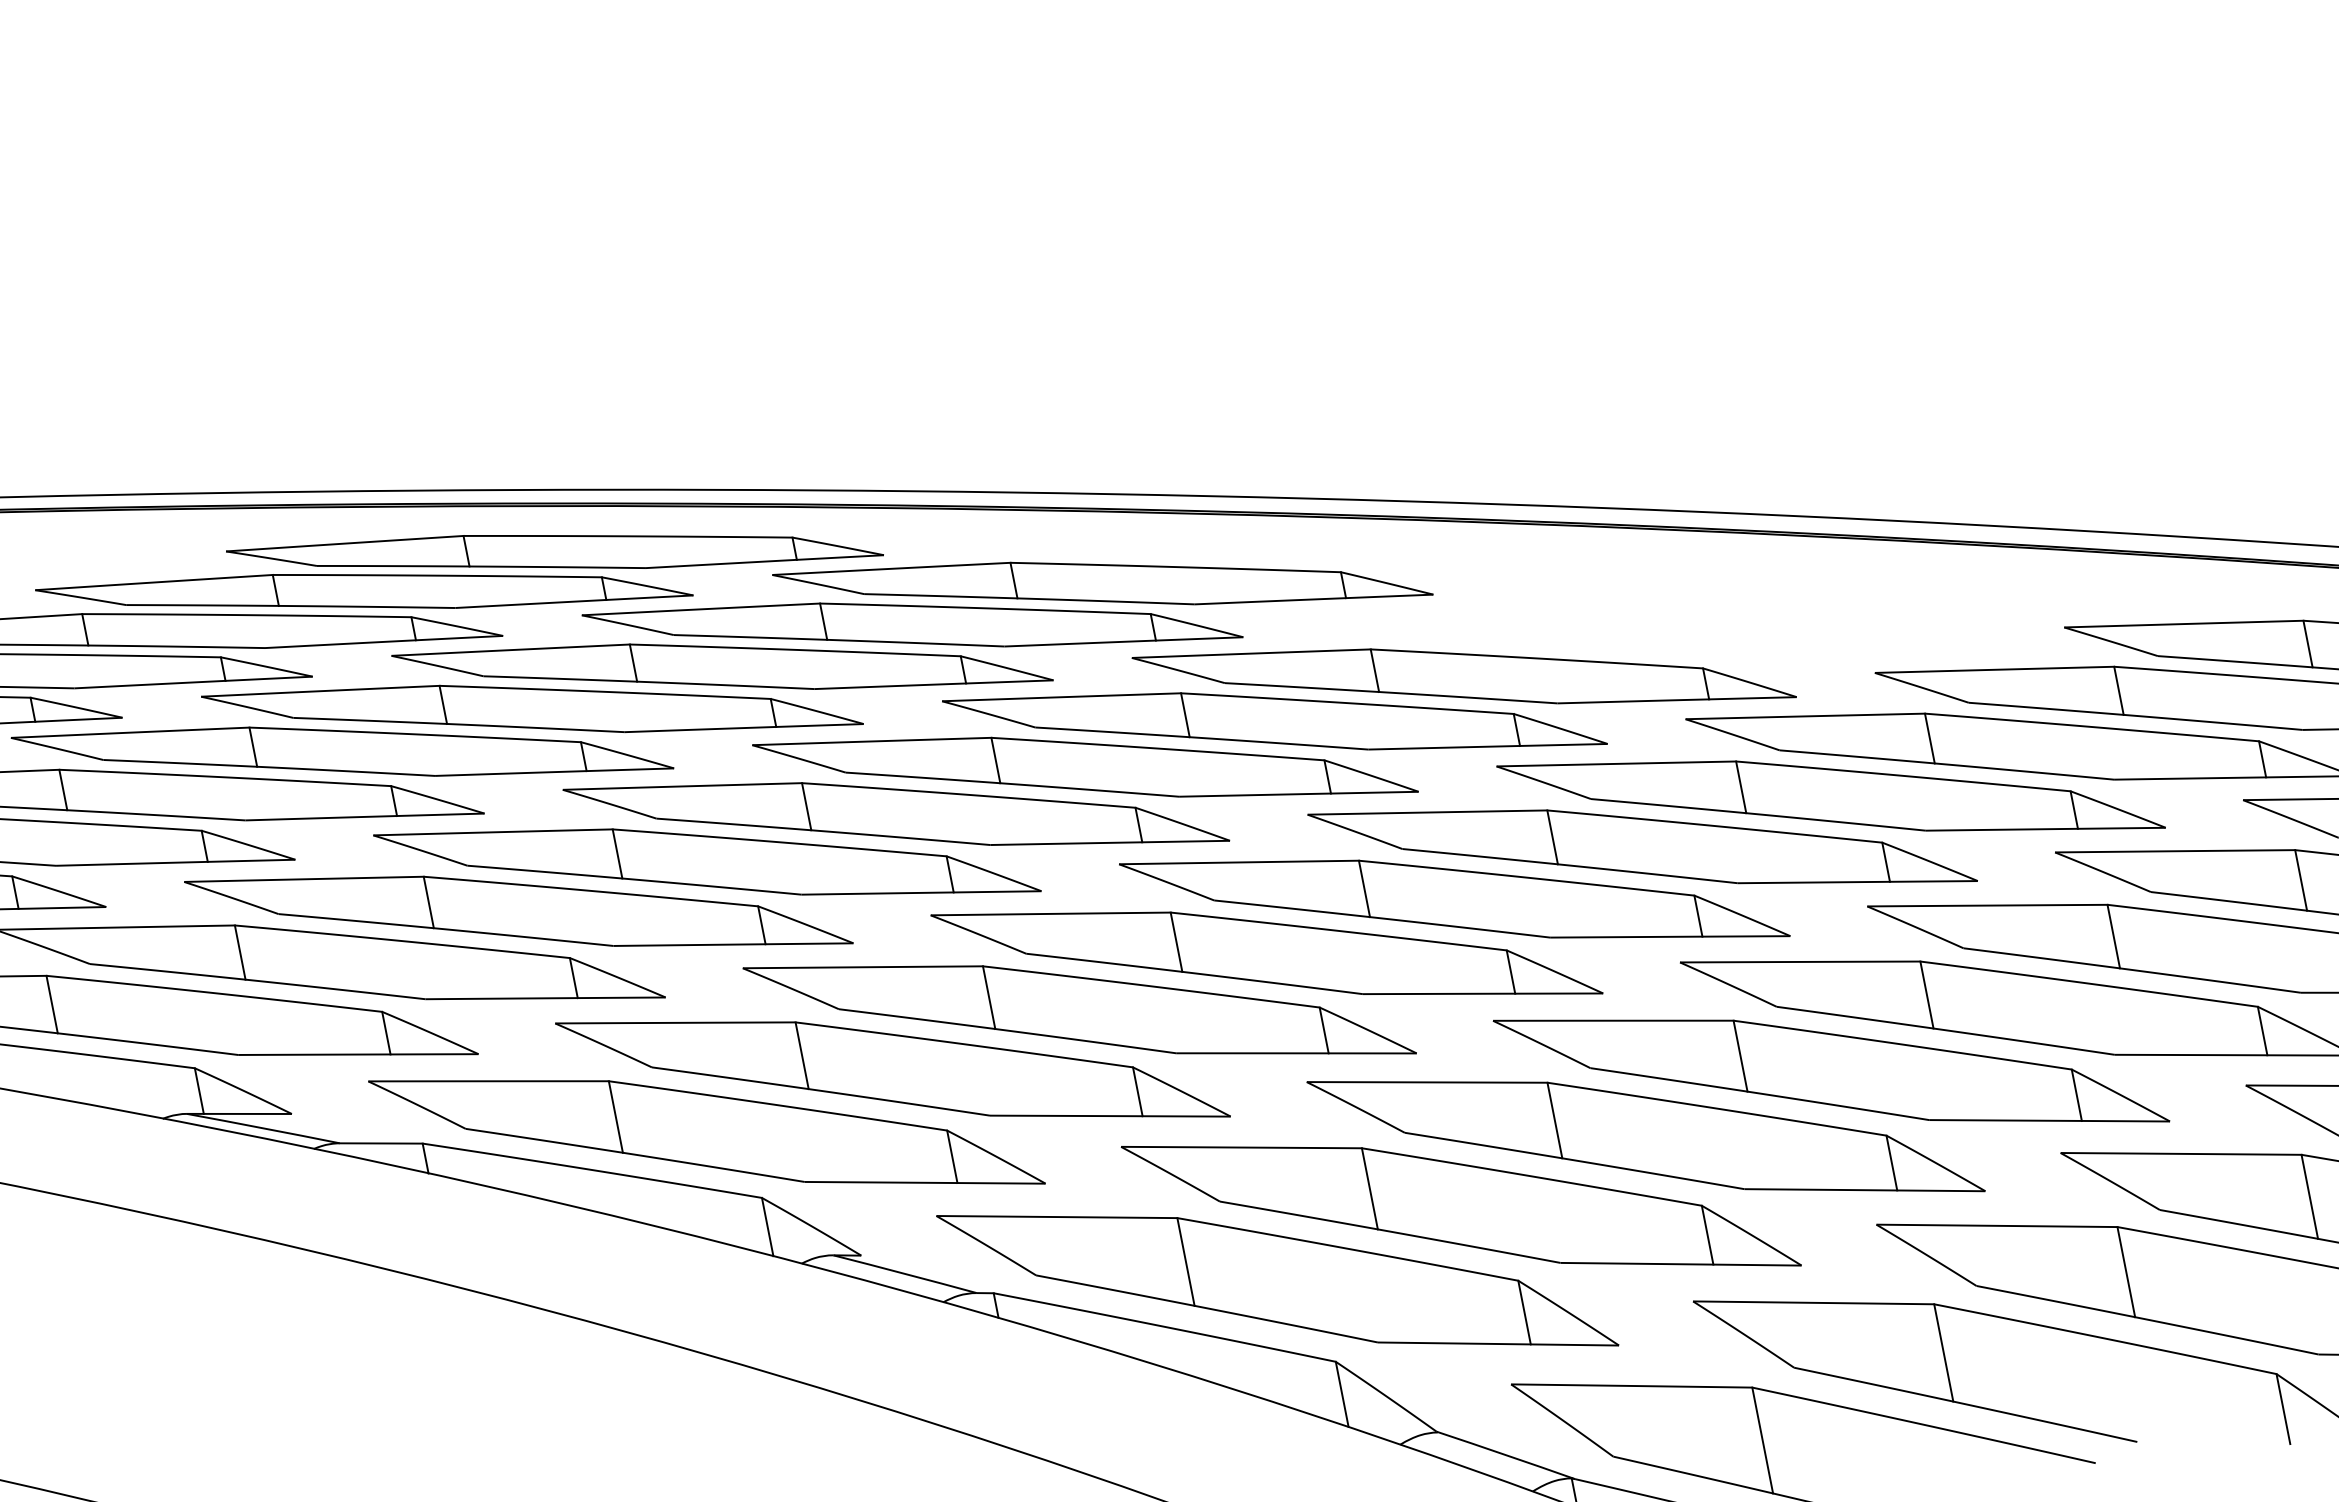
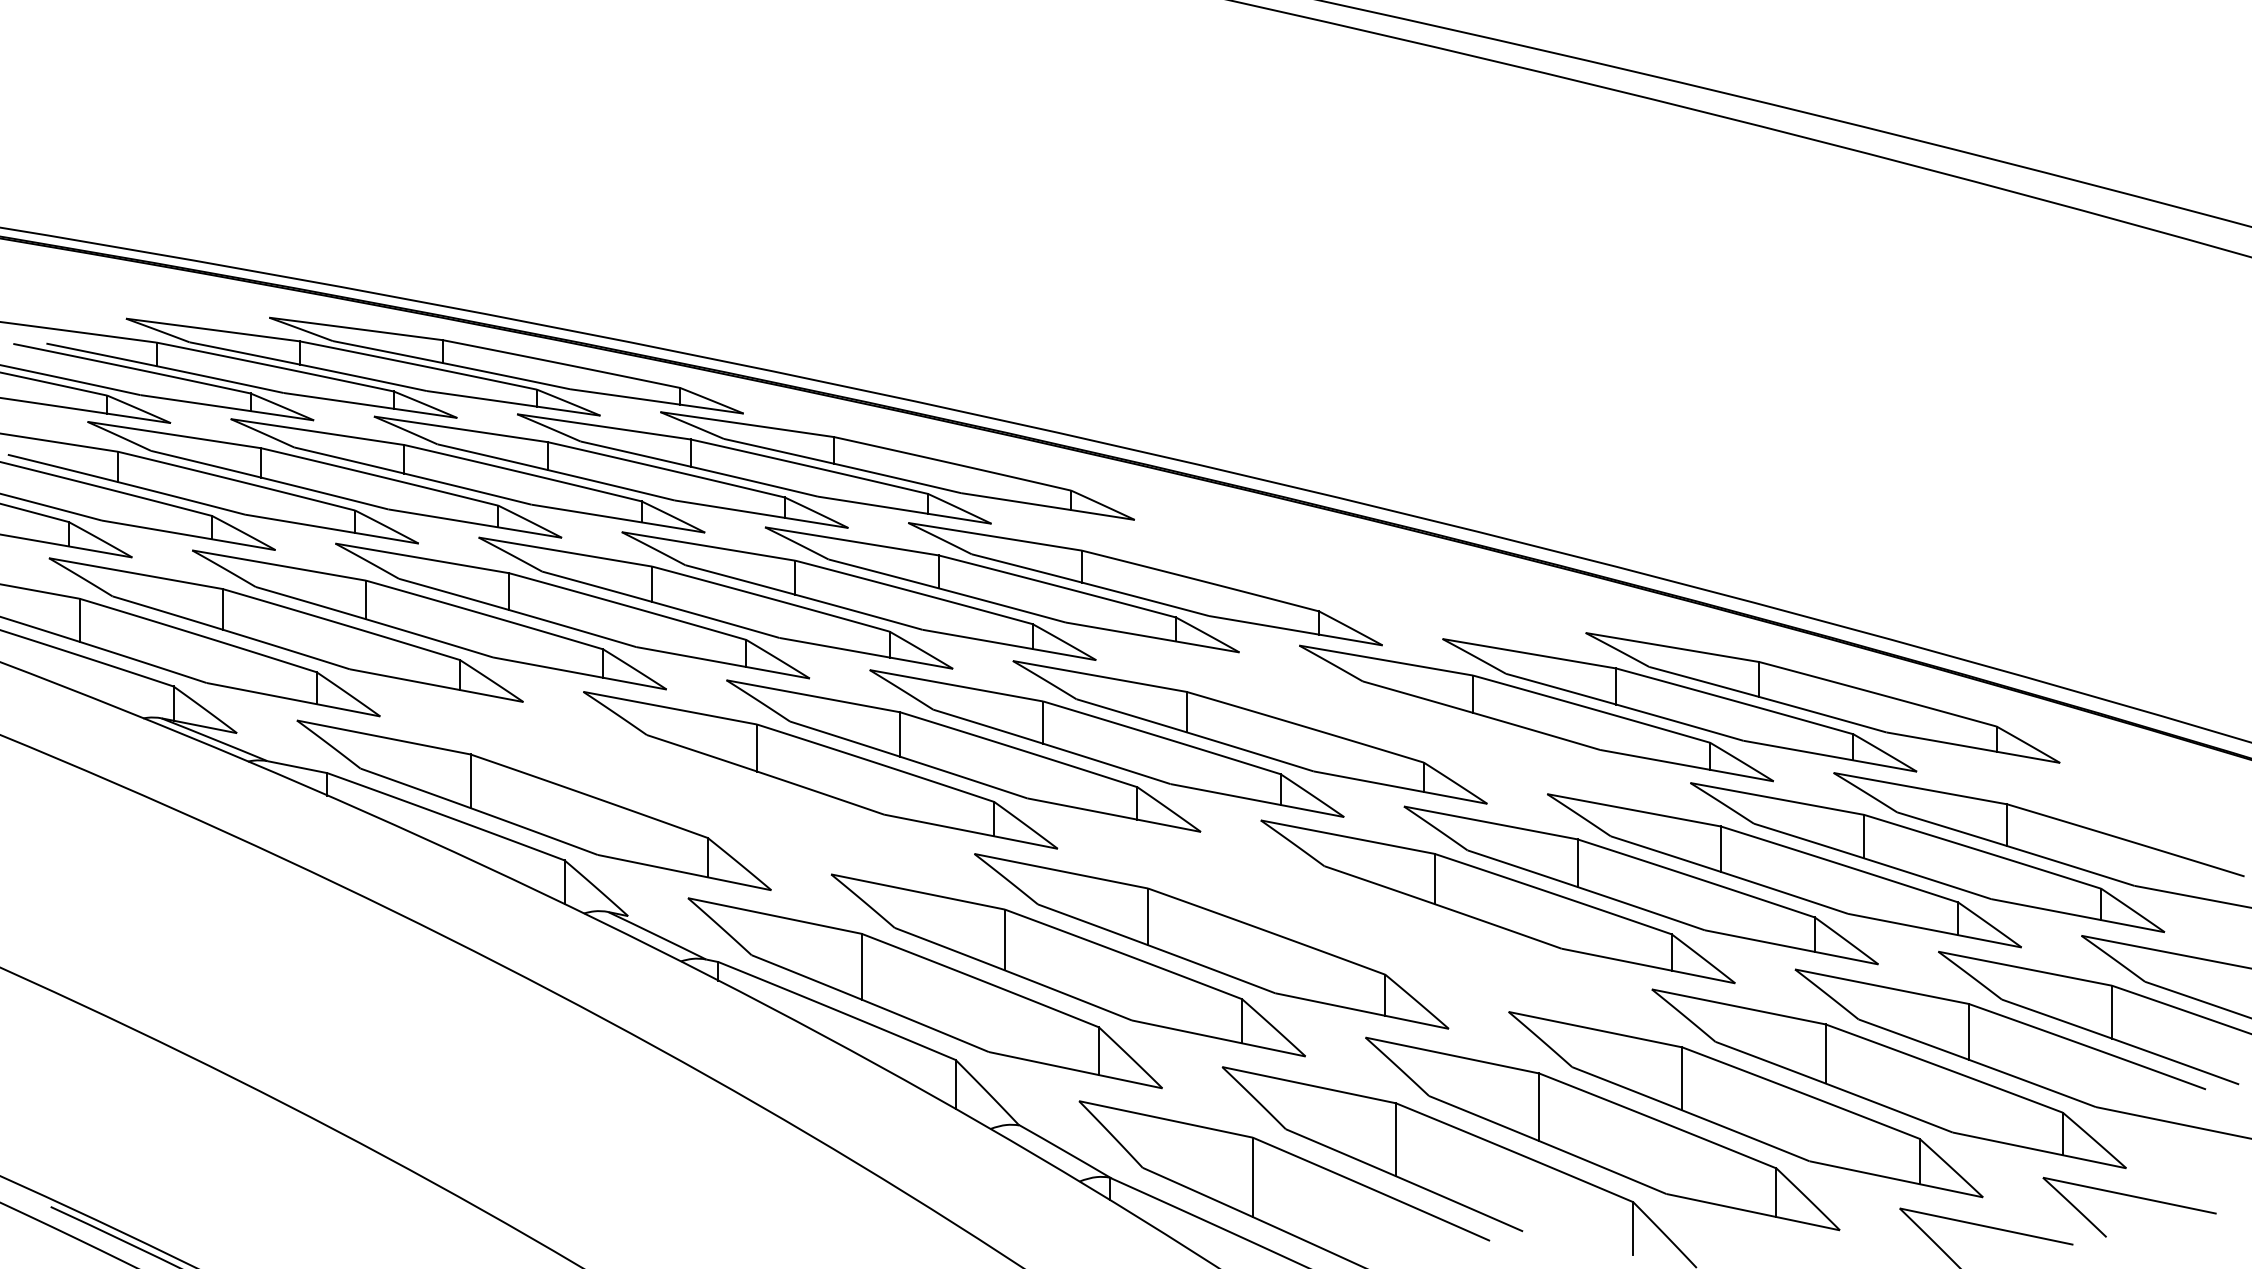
part: (1830, 797) -> (1392, 722), removed
part: (891, 1070) -> (676, 786), removed
part: (1831, 1071) -> (1354, 920), removed

